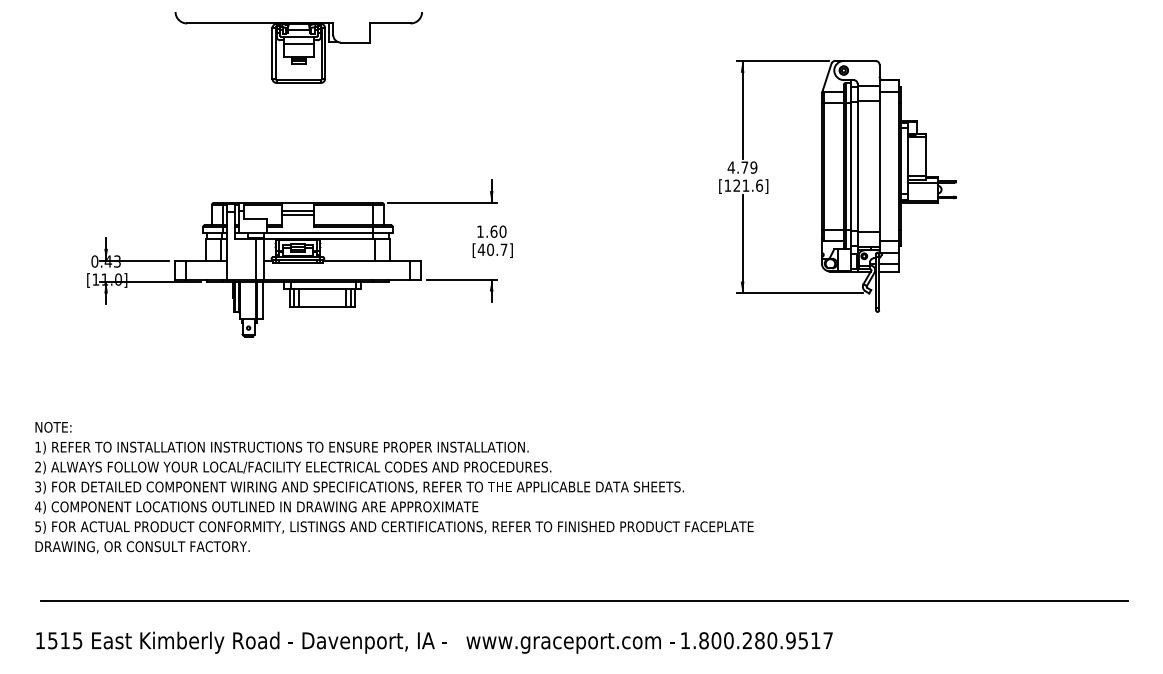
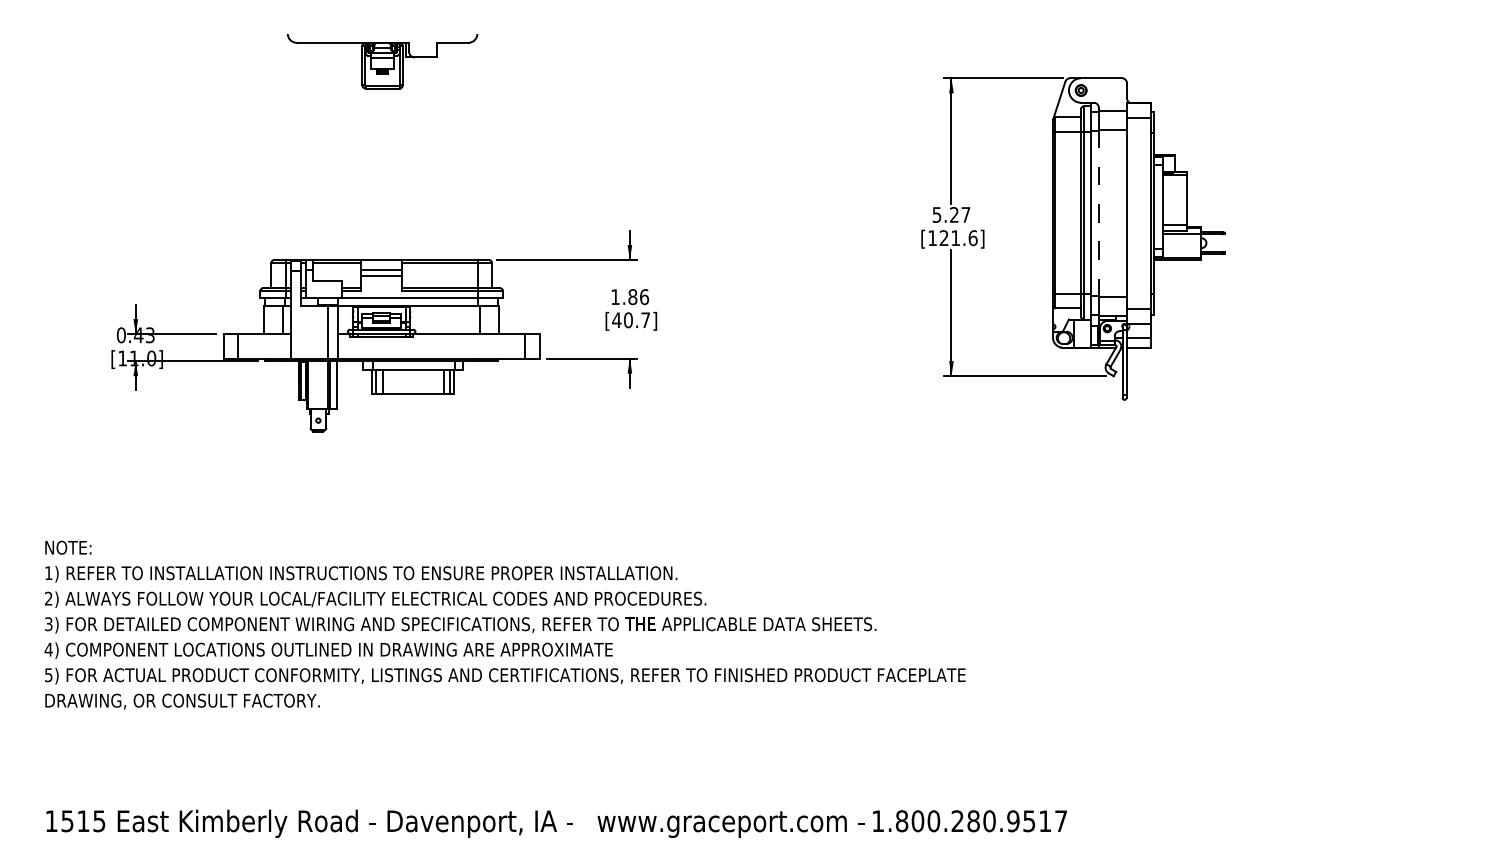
part: (298, 47) -> (382, 61), size x0.6
line: (857, 165) -> (1098, 212), solid -> dashed
text: (742, 167) -> (951, 214), 4.79 -> 5.27
text: (498, 231) -> (638, 296), 1.60 -> 1.86
line: (584, 601) -> (748, 770), removed

